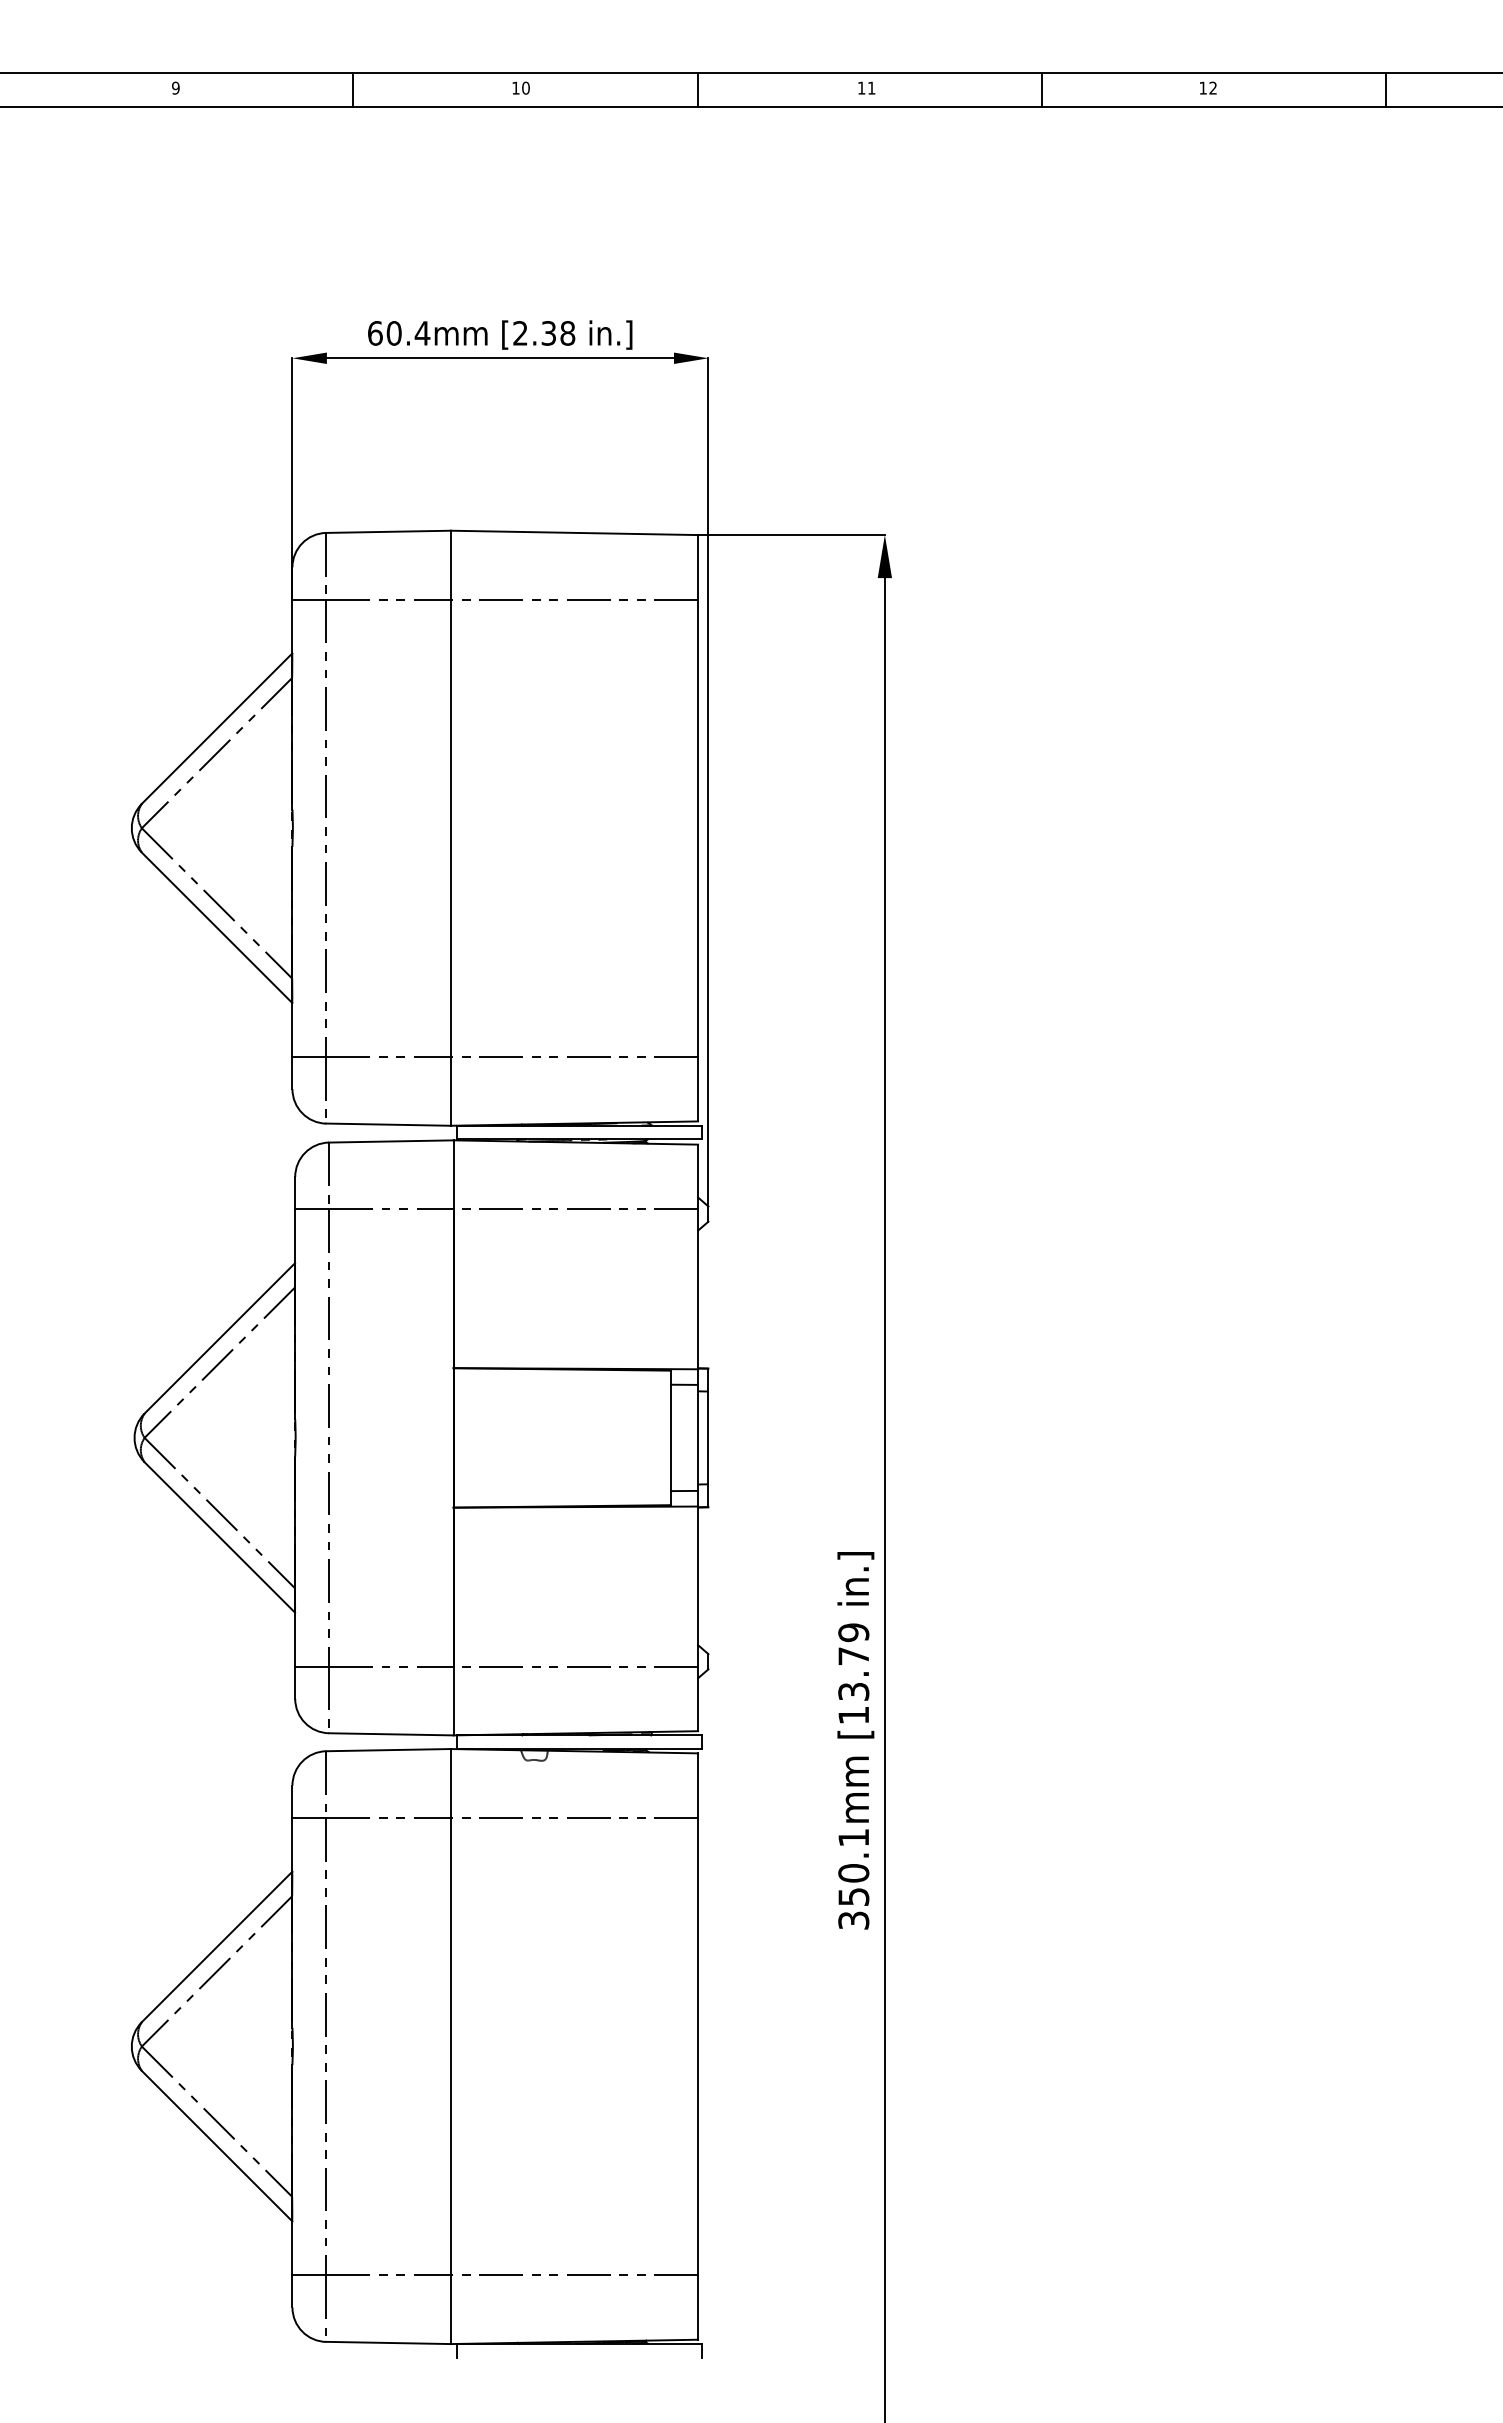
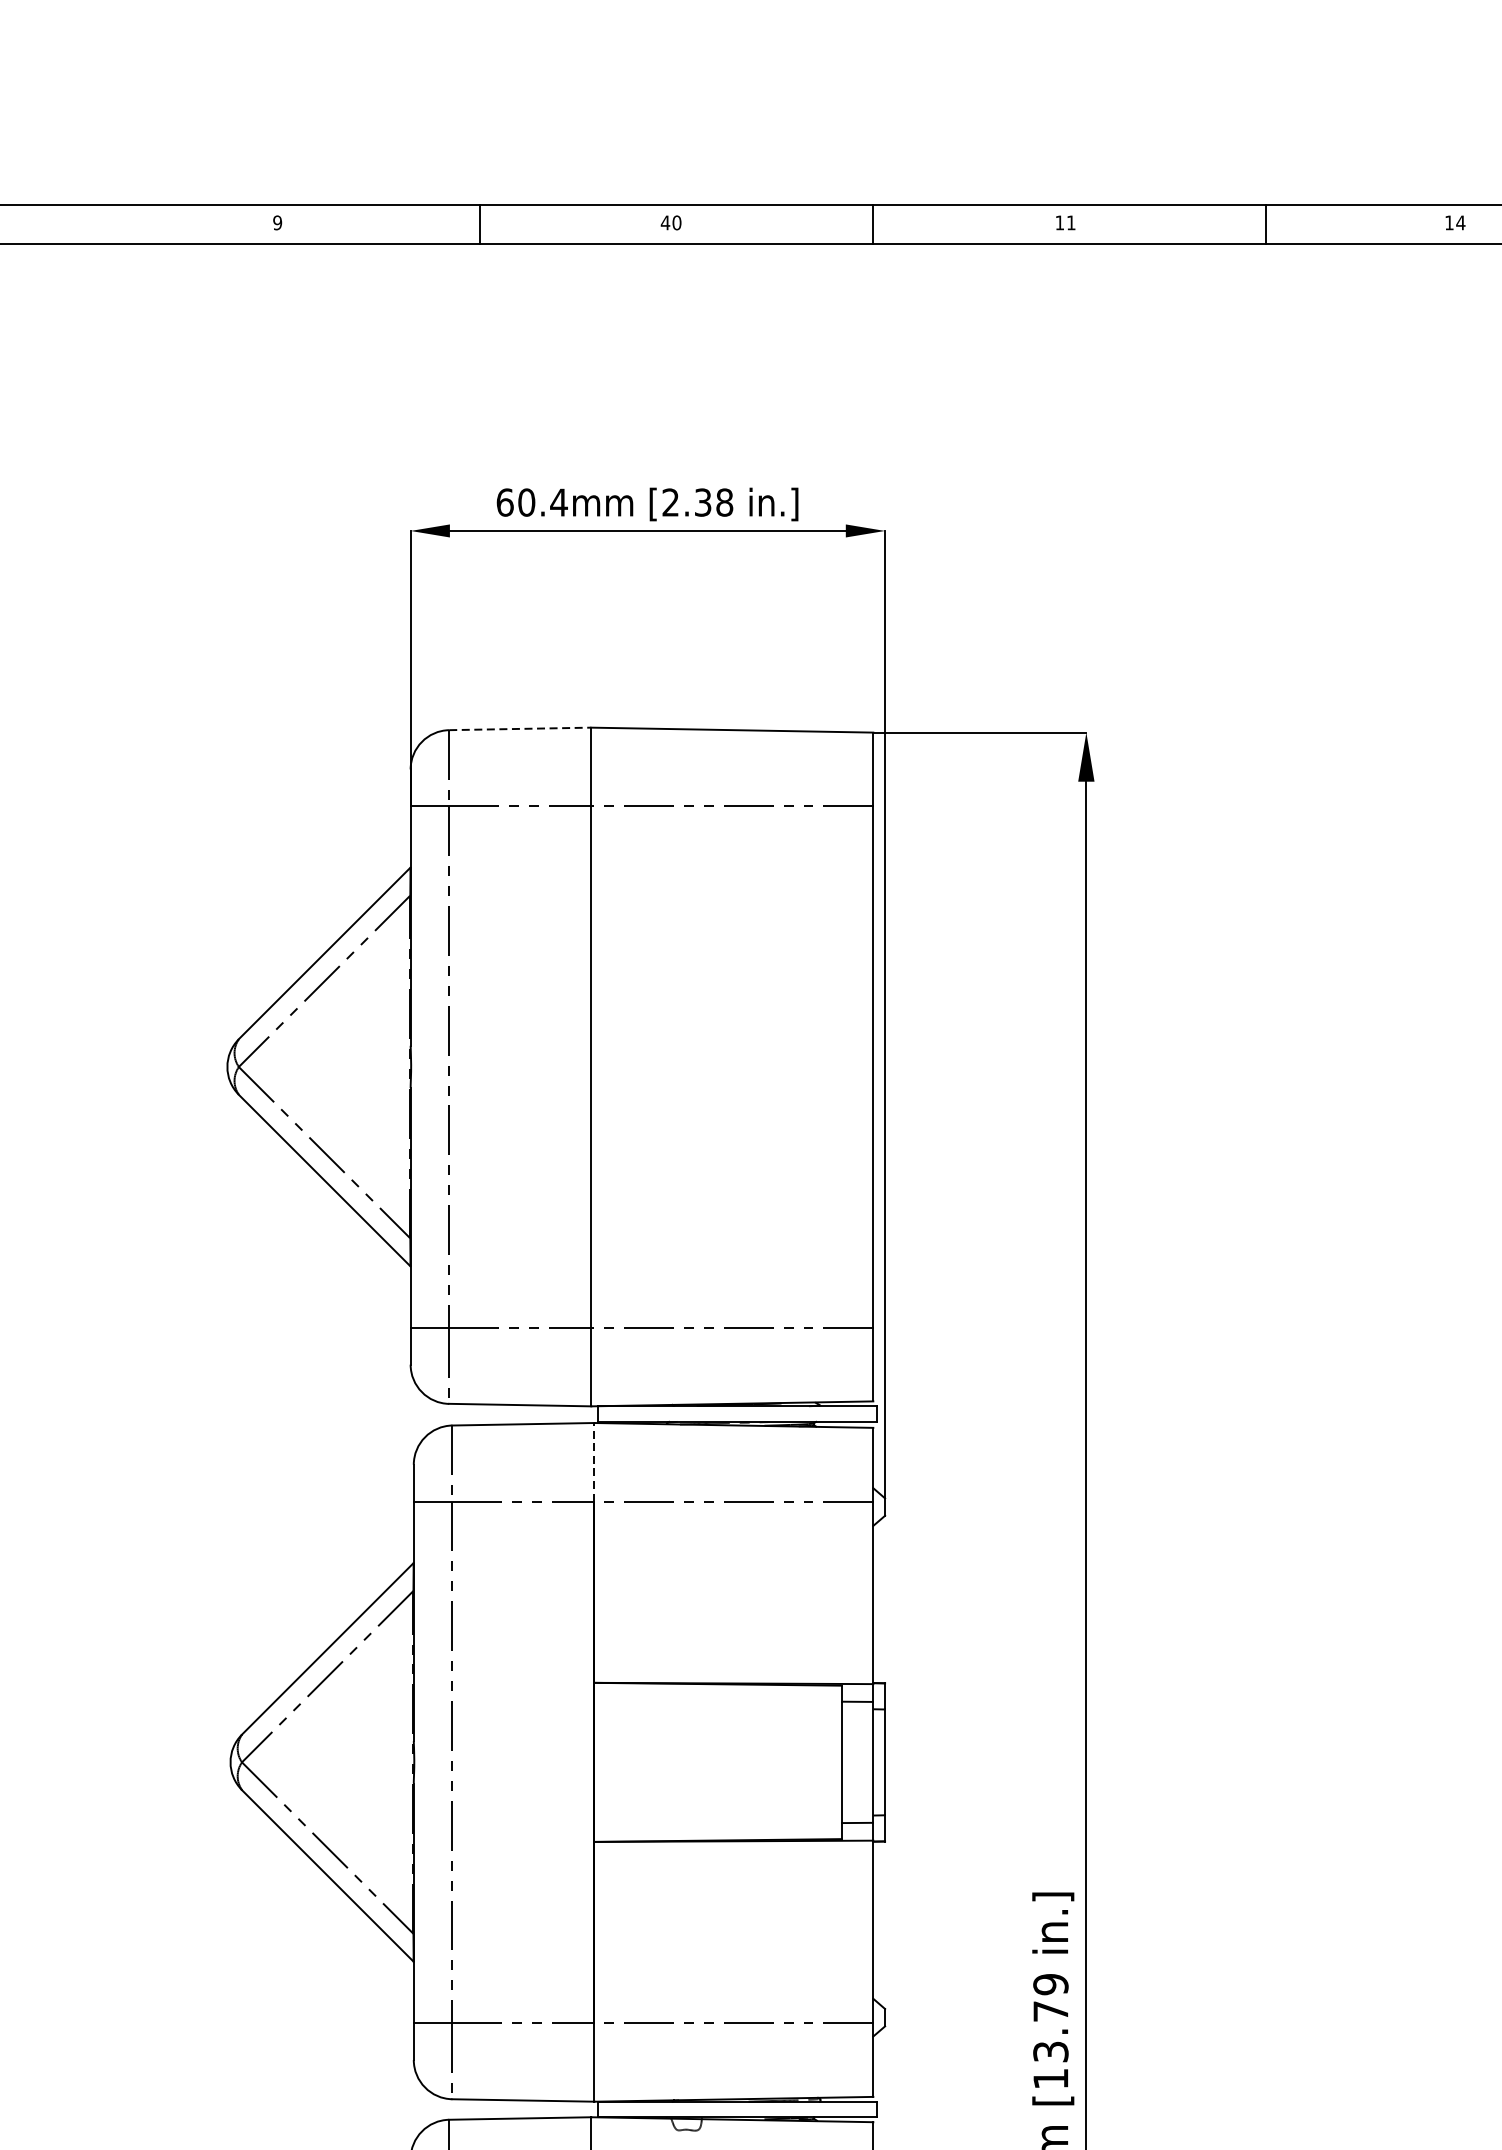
text: (515, 87) -> (665, 222), 10 -> 40
text: (1213, 87) -> (1461, 222), 12 -> 14
line: (389, 531) -> (521, 728), solid -> dashed
line: (453, 1174) -> (594, 1461), solid -> dashed

